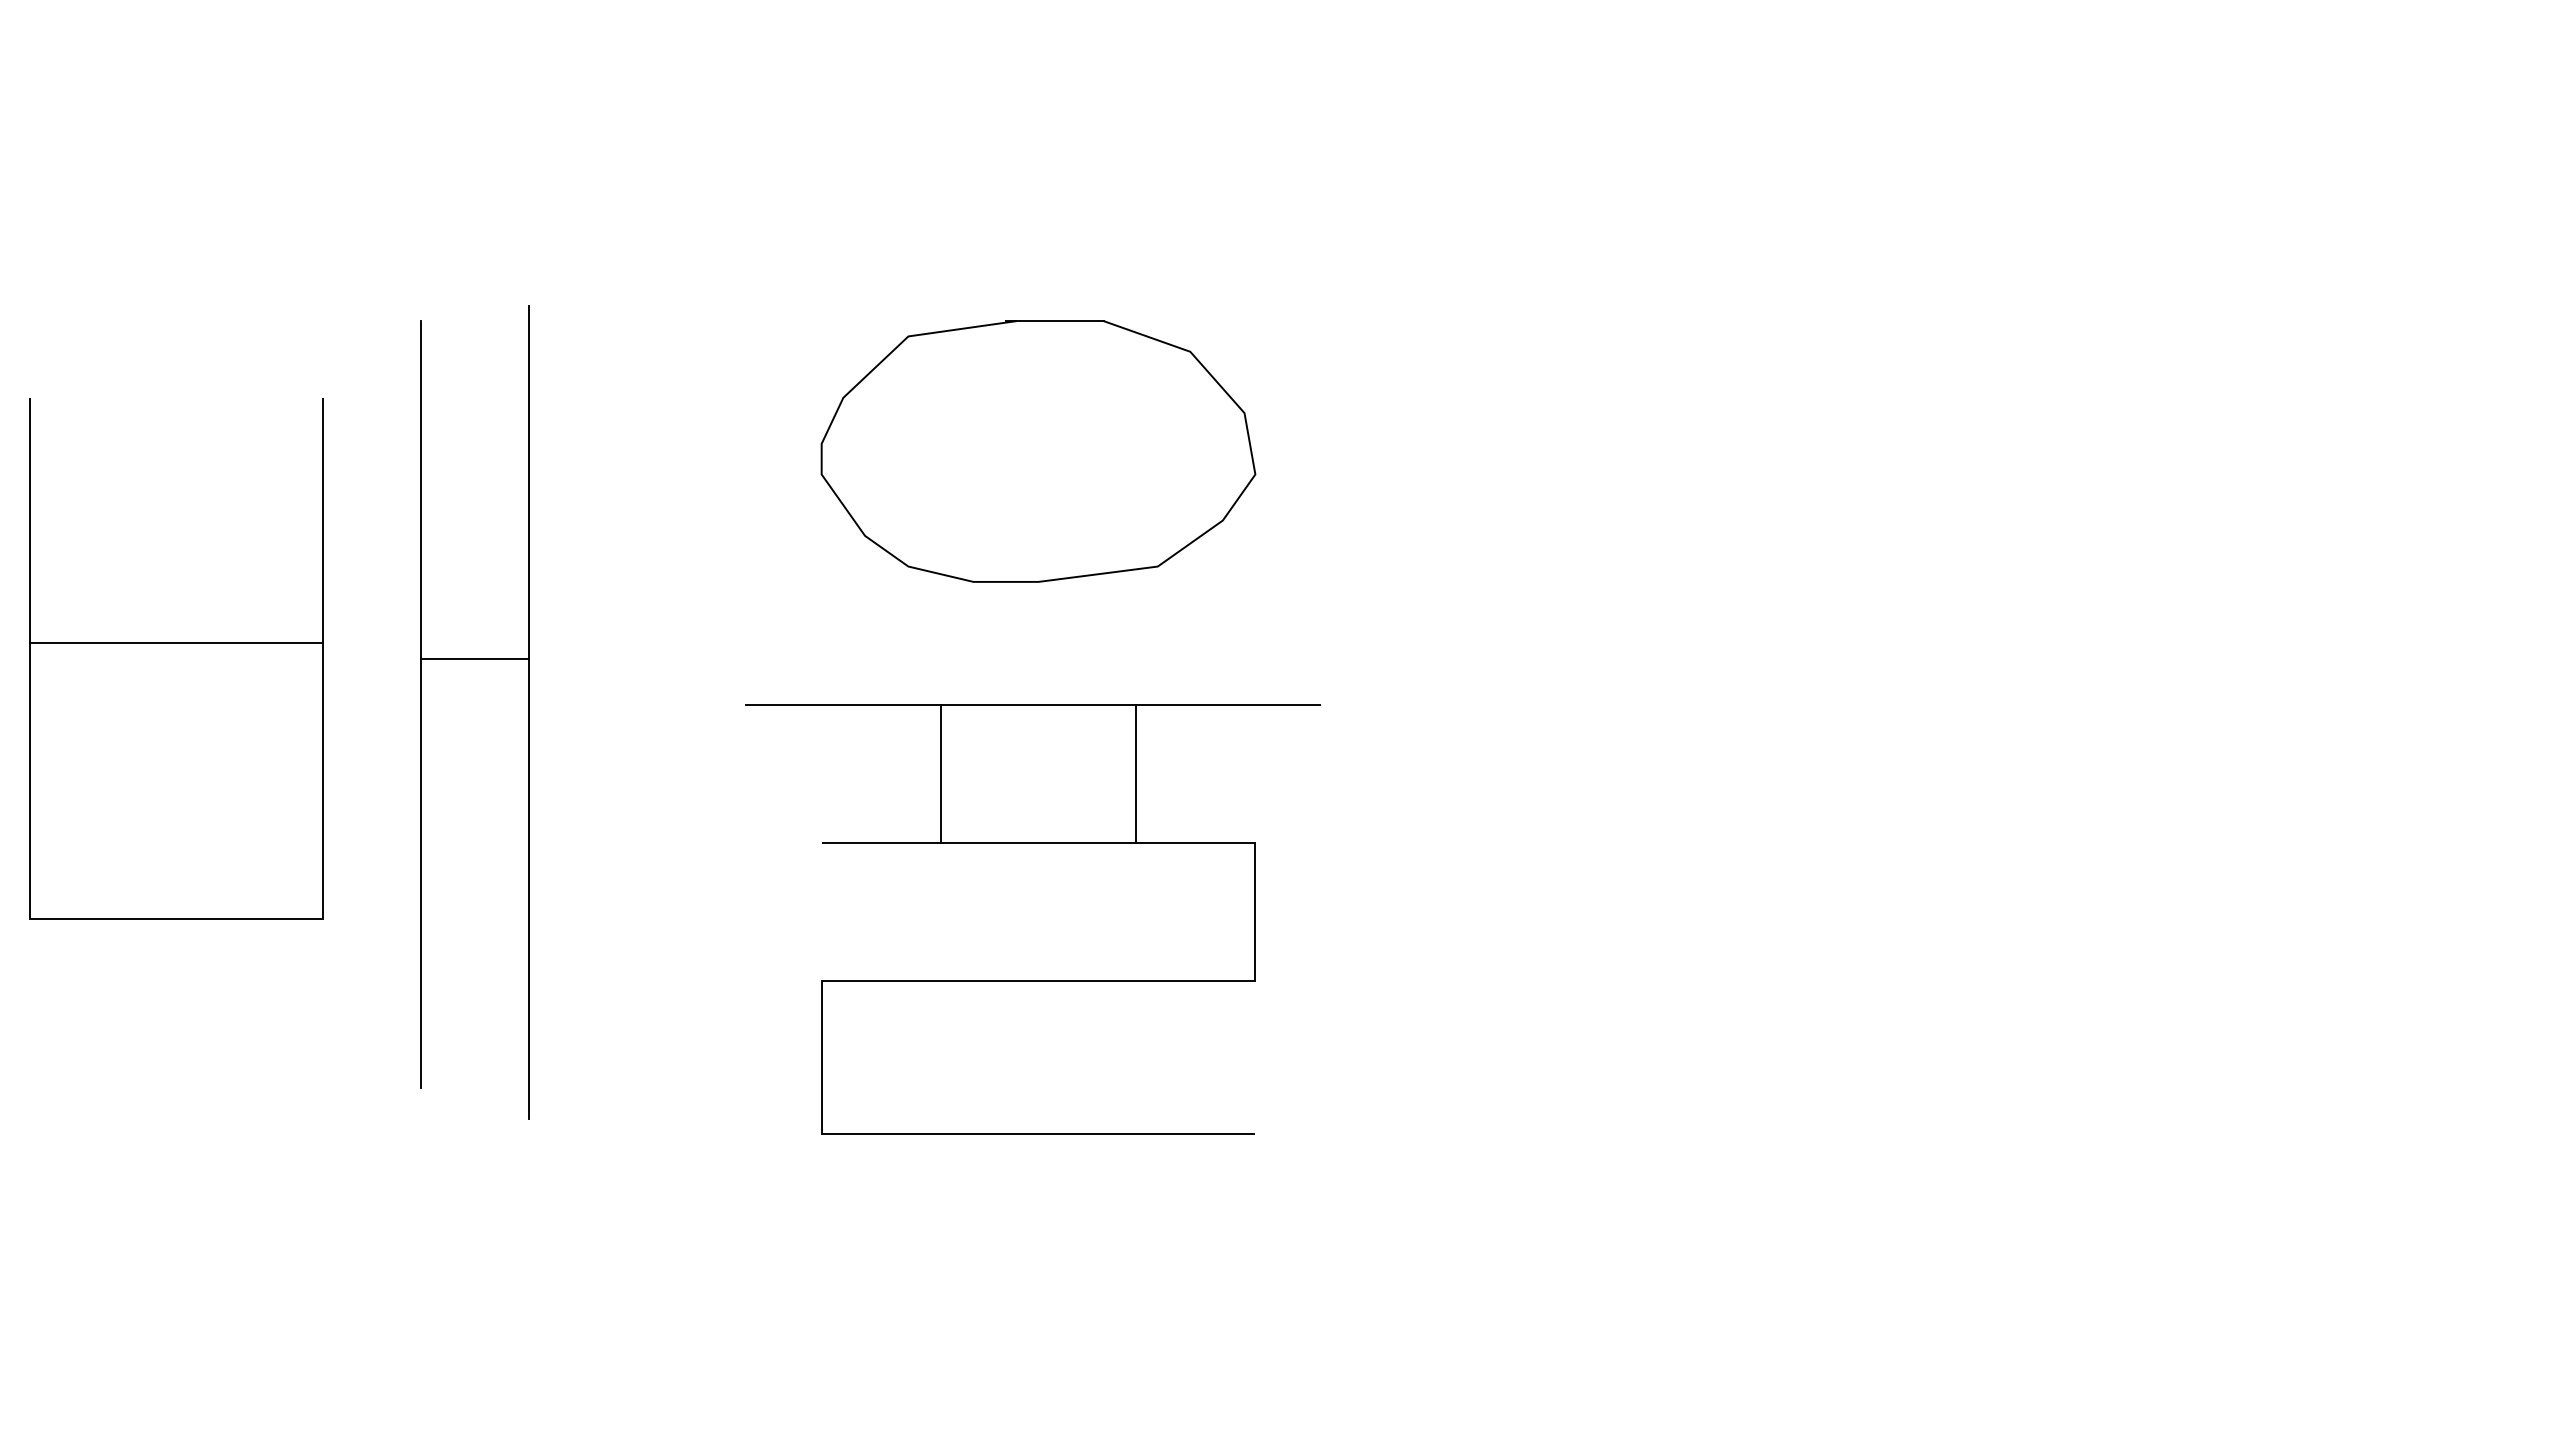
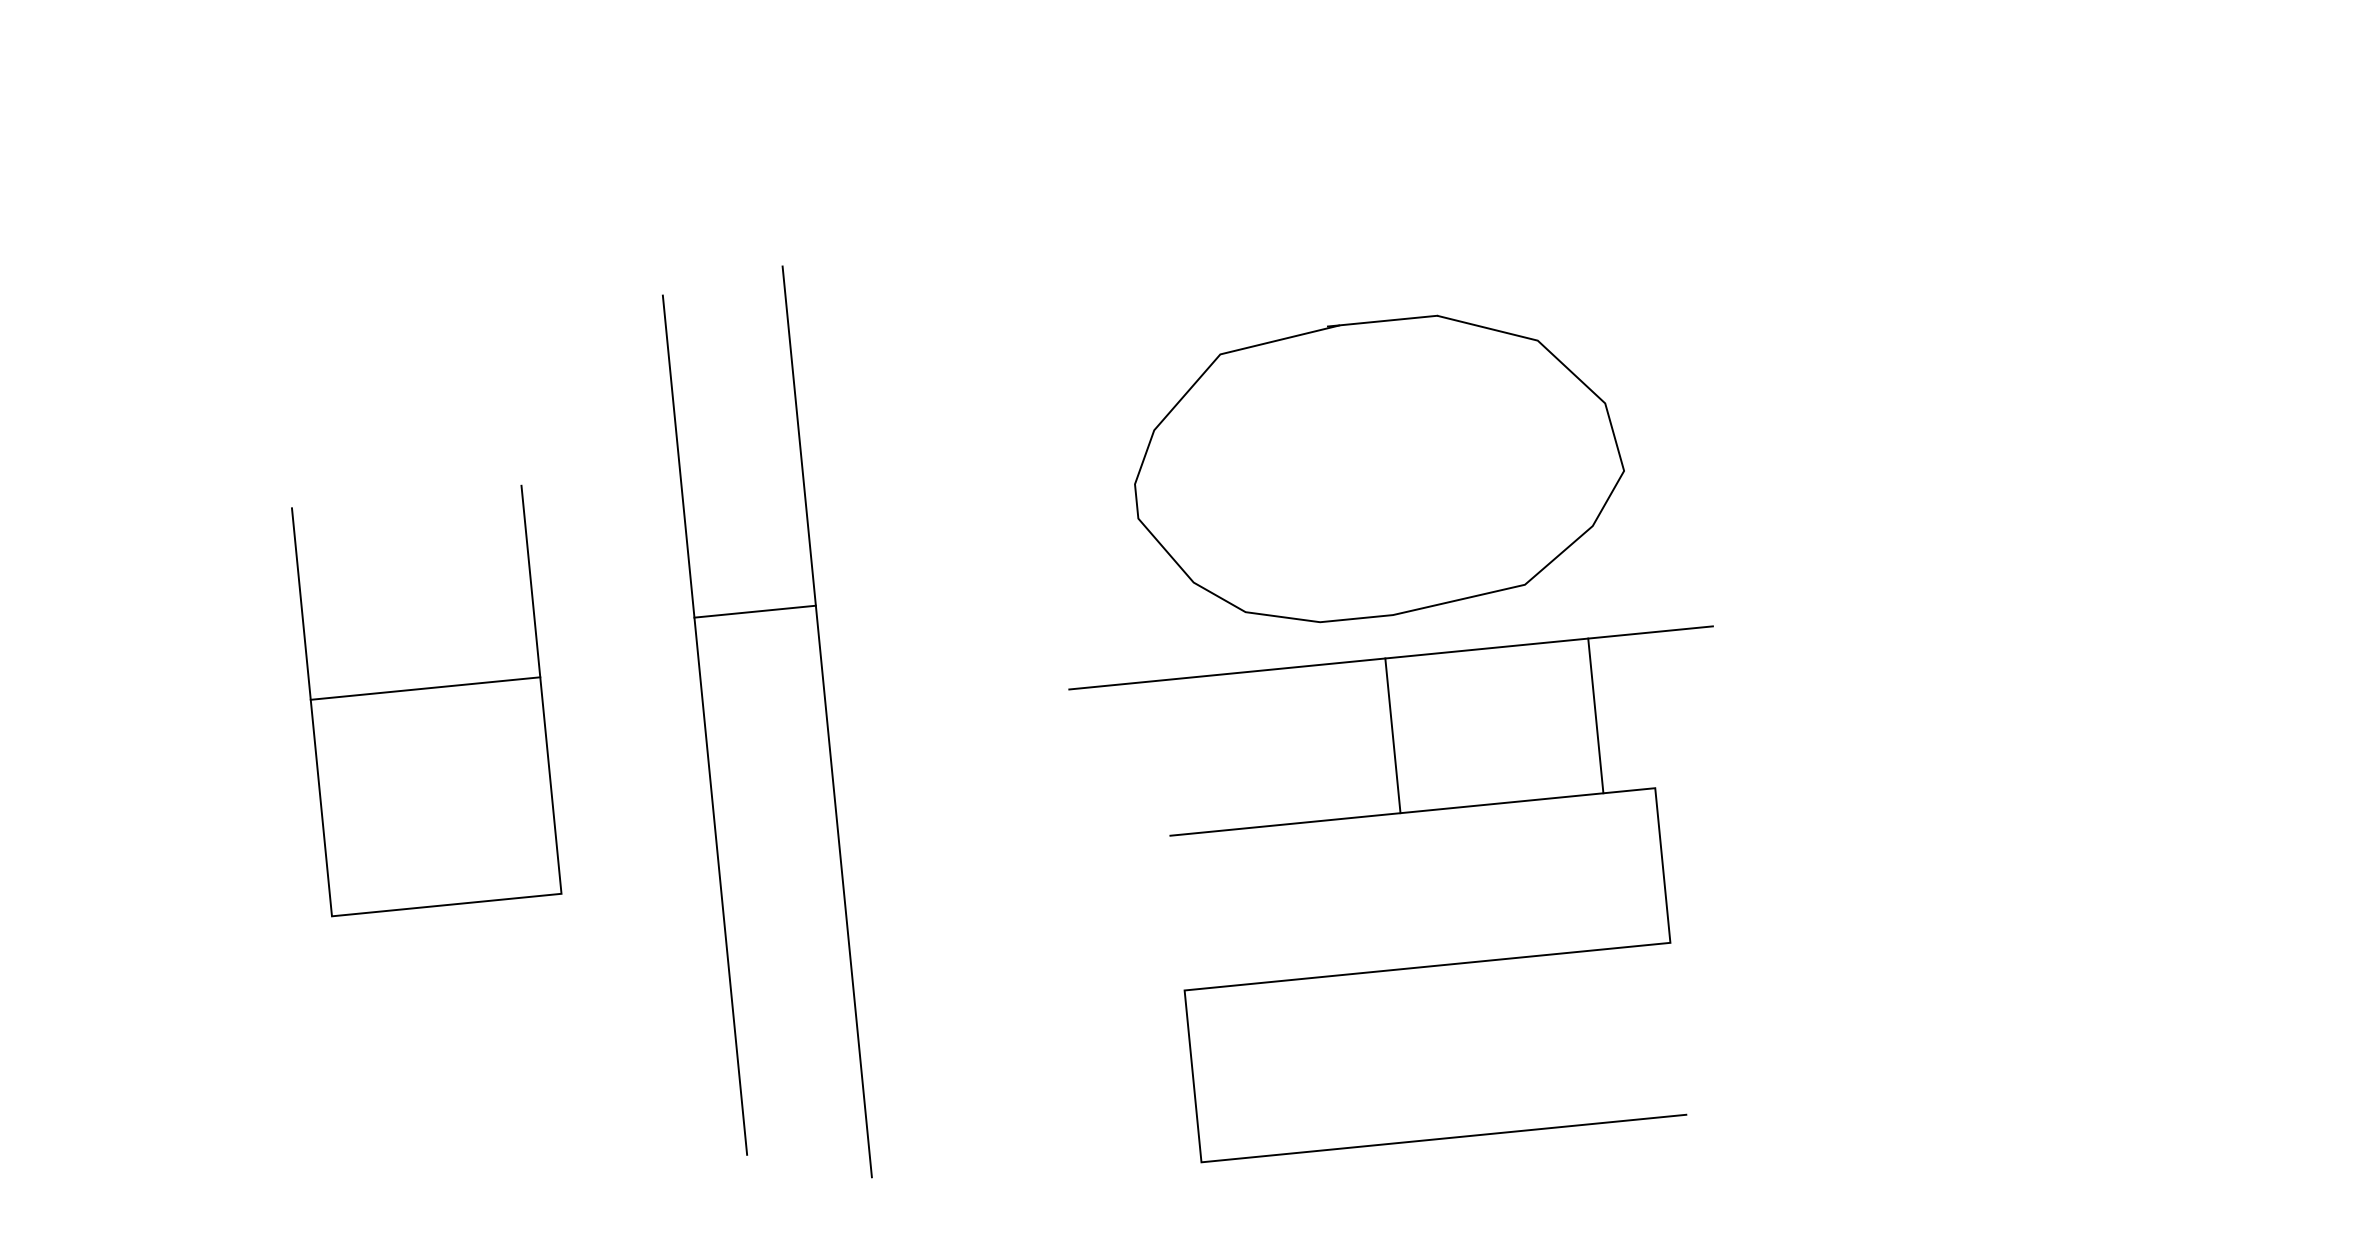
part: (1038, 451) -> (1378, 469), moved
part: (176, 658) -> (426, 700), size x0.7
line: (474, 658) -> (754, 611), moved
line: (940, 773) -> (1392, 735), moved
line: (1136, 773) -> (1596, 715), moved

